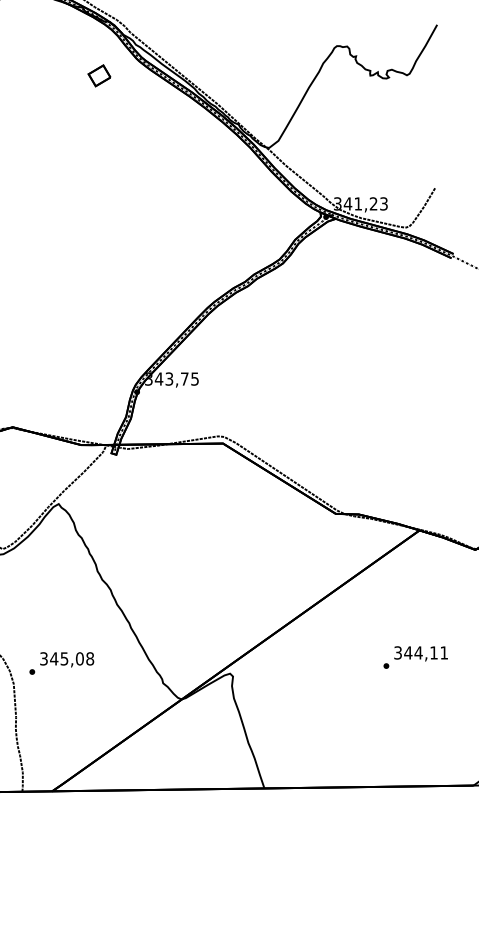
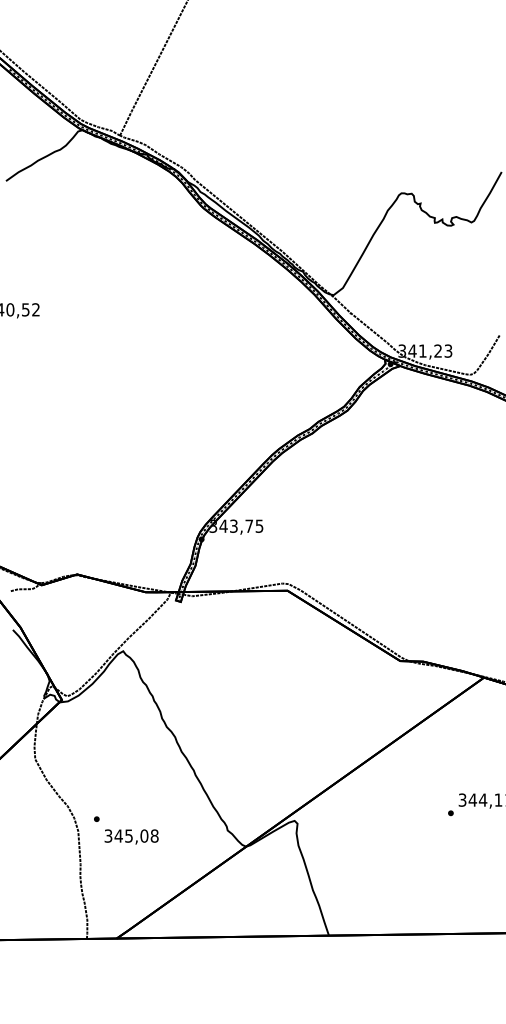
part: (98, 75) -> (163, 222), removed
text: (66, 659) -> (131, 836), moved

